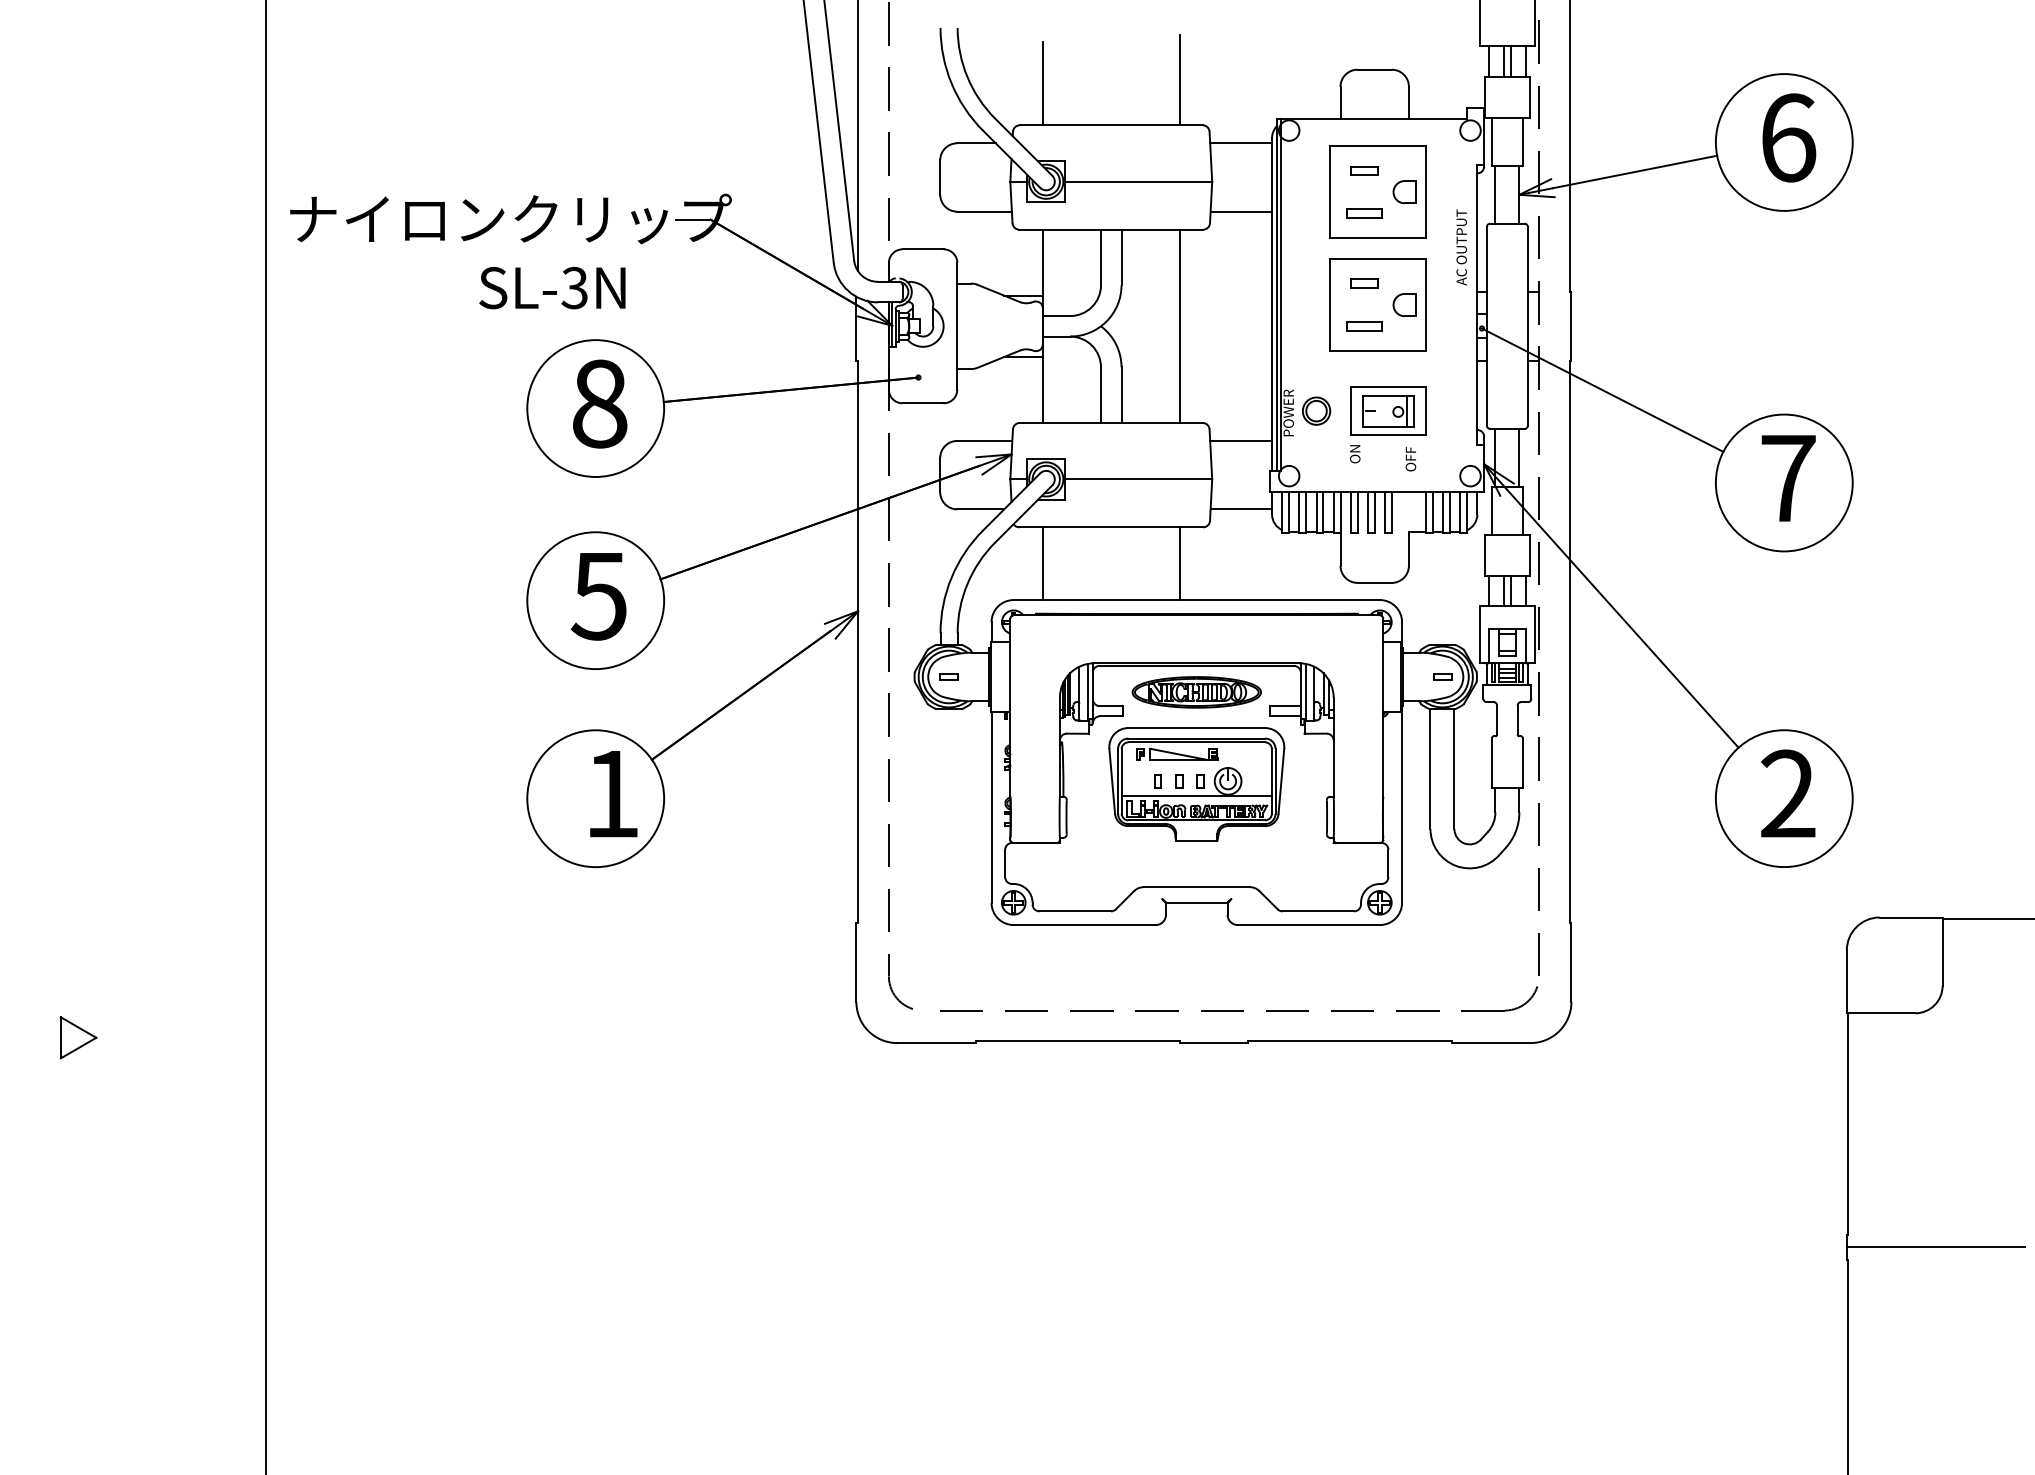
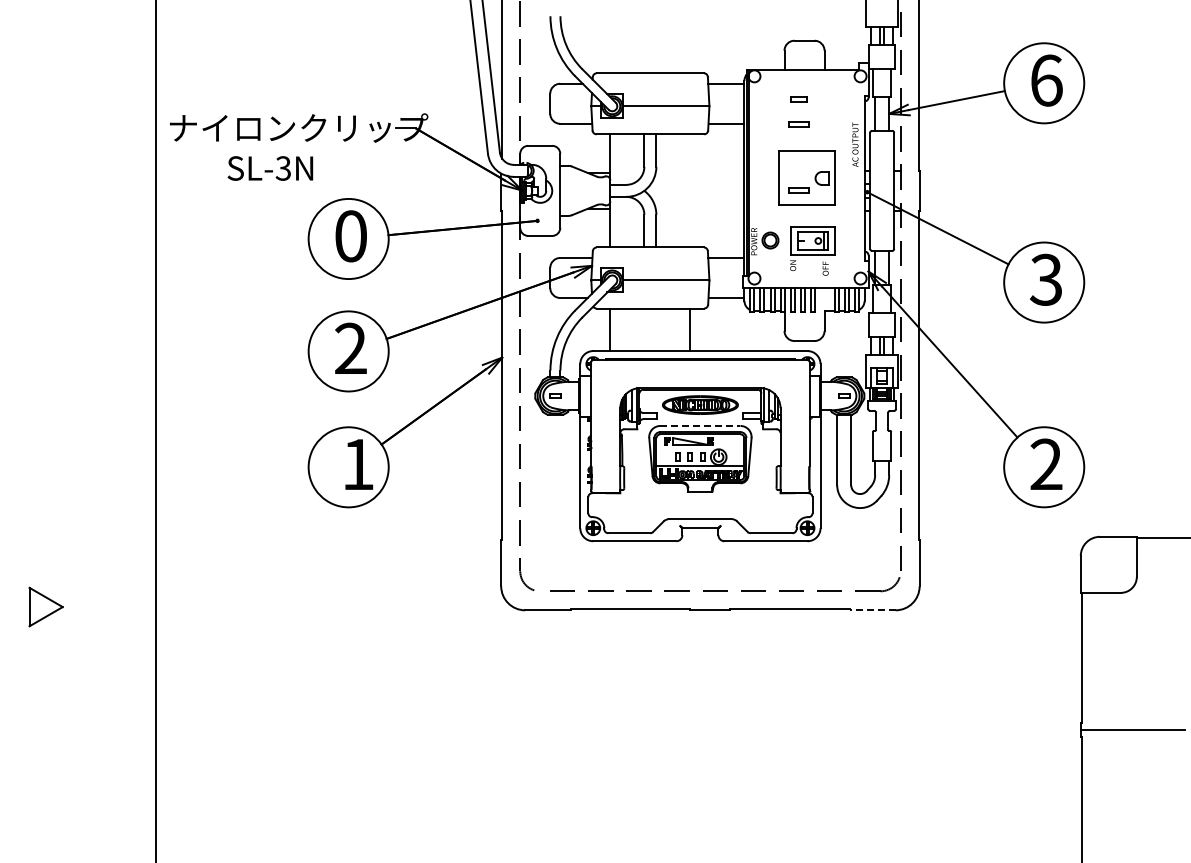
line: (1179, 79) -> (690, 46), removed
line: (1043, 82) -> (610, 48), removed
part: (1378, 190) -> (806, 111), removed
part: (1364, 282) -> (798, 165), removed
text: (552, 288) -> (270, 168), moved
line: (1179, 325) -> (690, 190), removed
text: (600, 404) -> (351, 236), 8 -> 0
text: (1788, 477) -> (1046, 279), 7 -> 3
text: (598, 595) -> (350, 348), 5 -> 2
line: (1196, 727) -> (700, 425), solid -> dashed
part: (77, 1038) -> (45, 607), size x1.6
line: (1490, 1043) -> (872, 610), solid -> dashed

